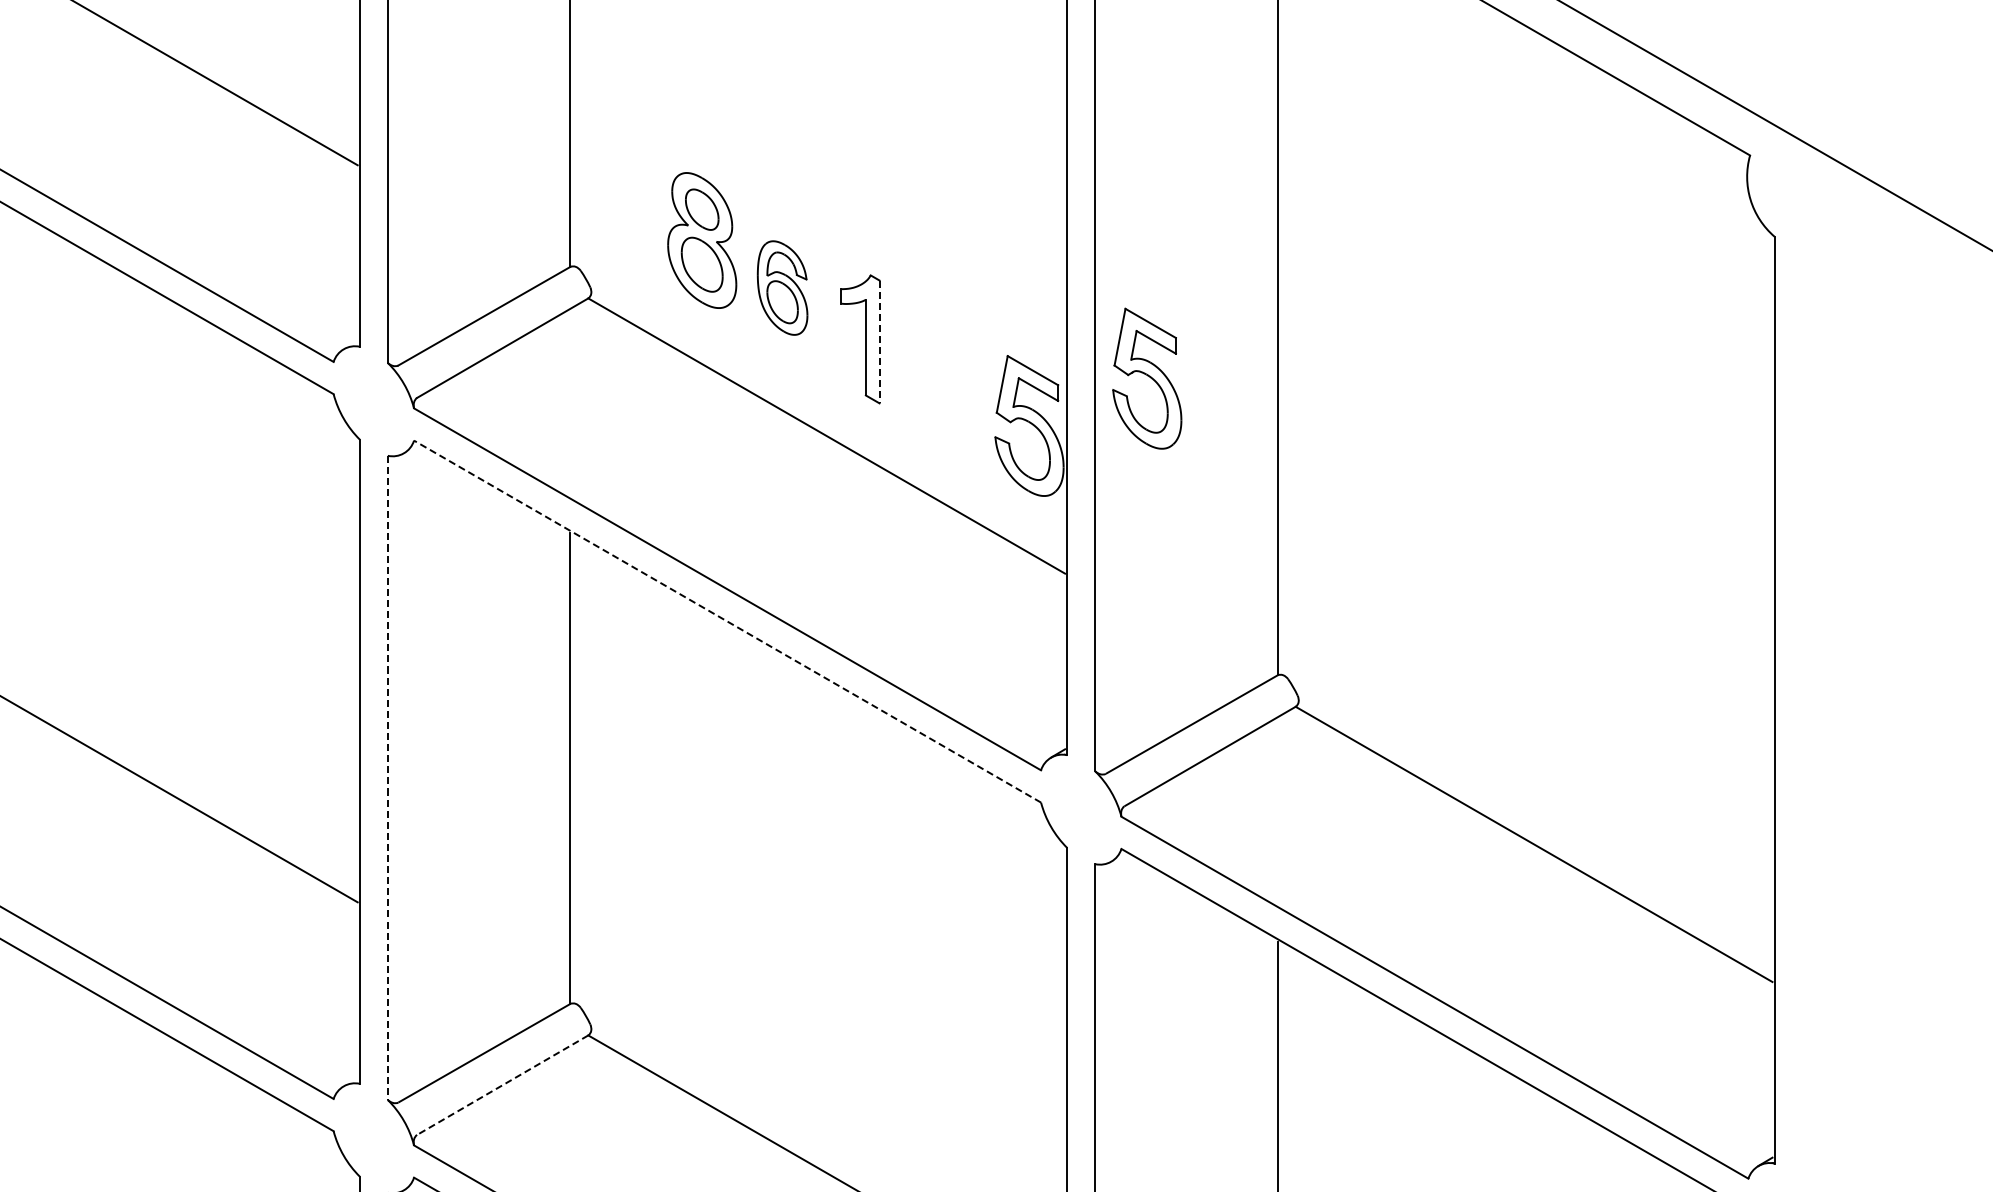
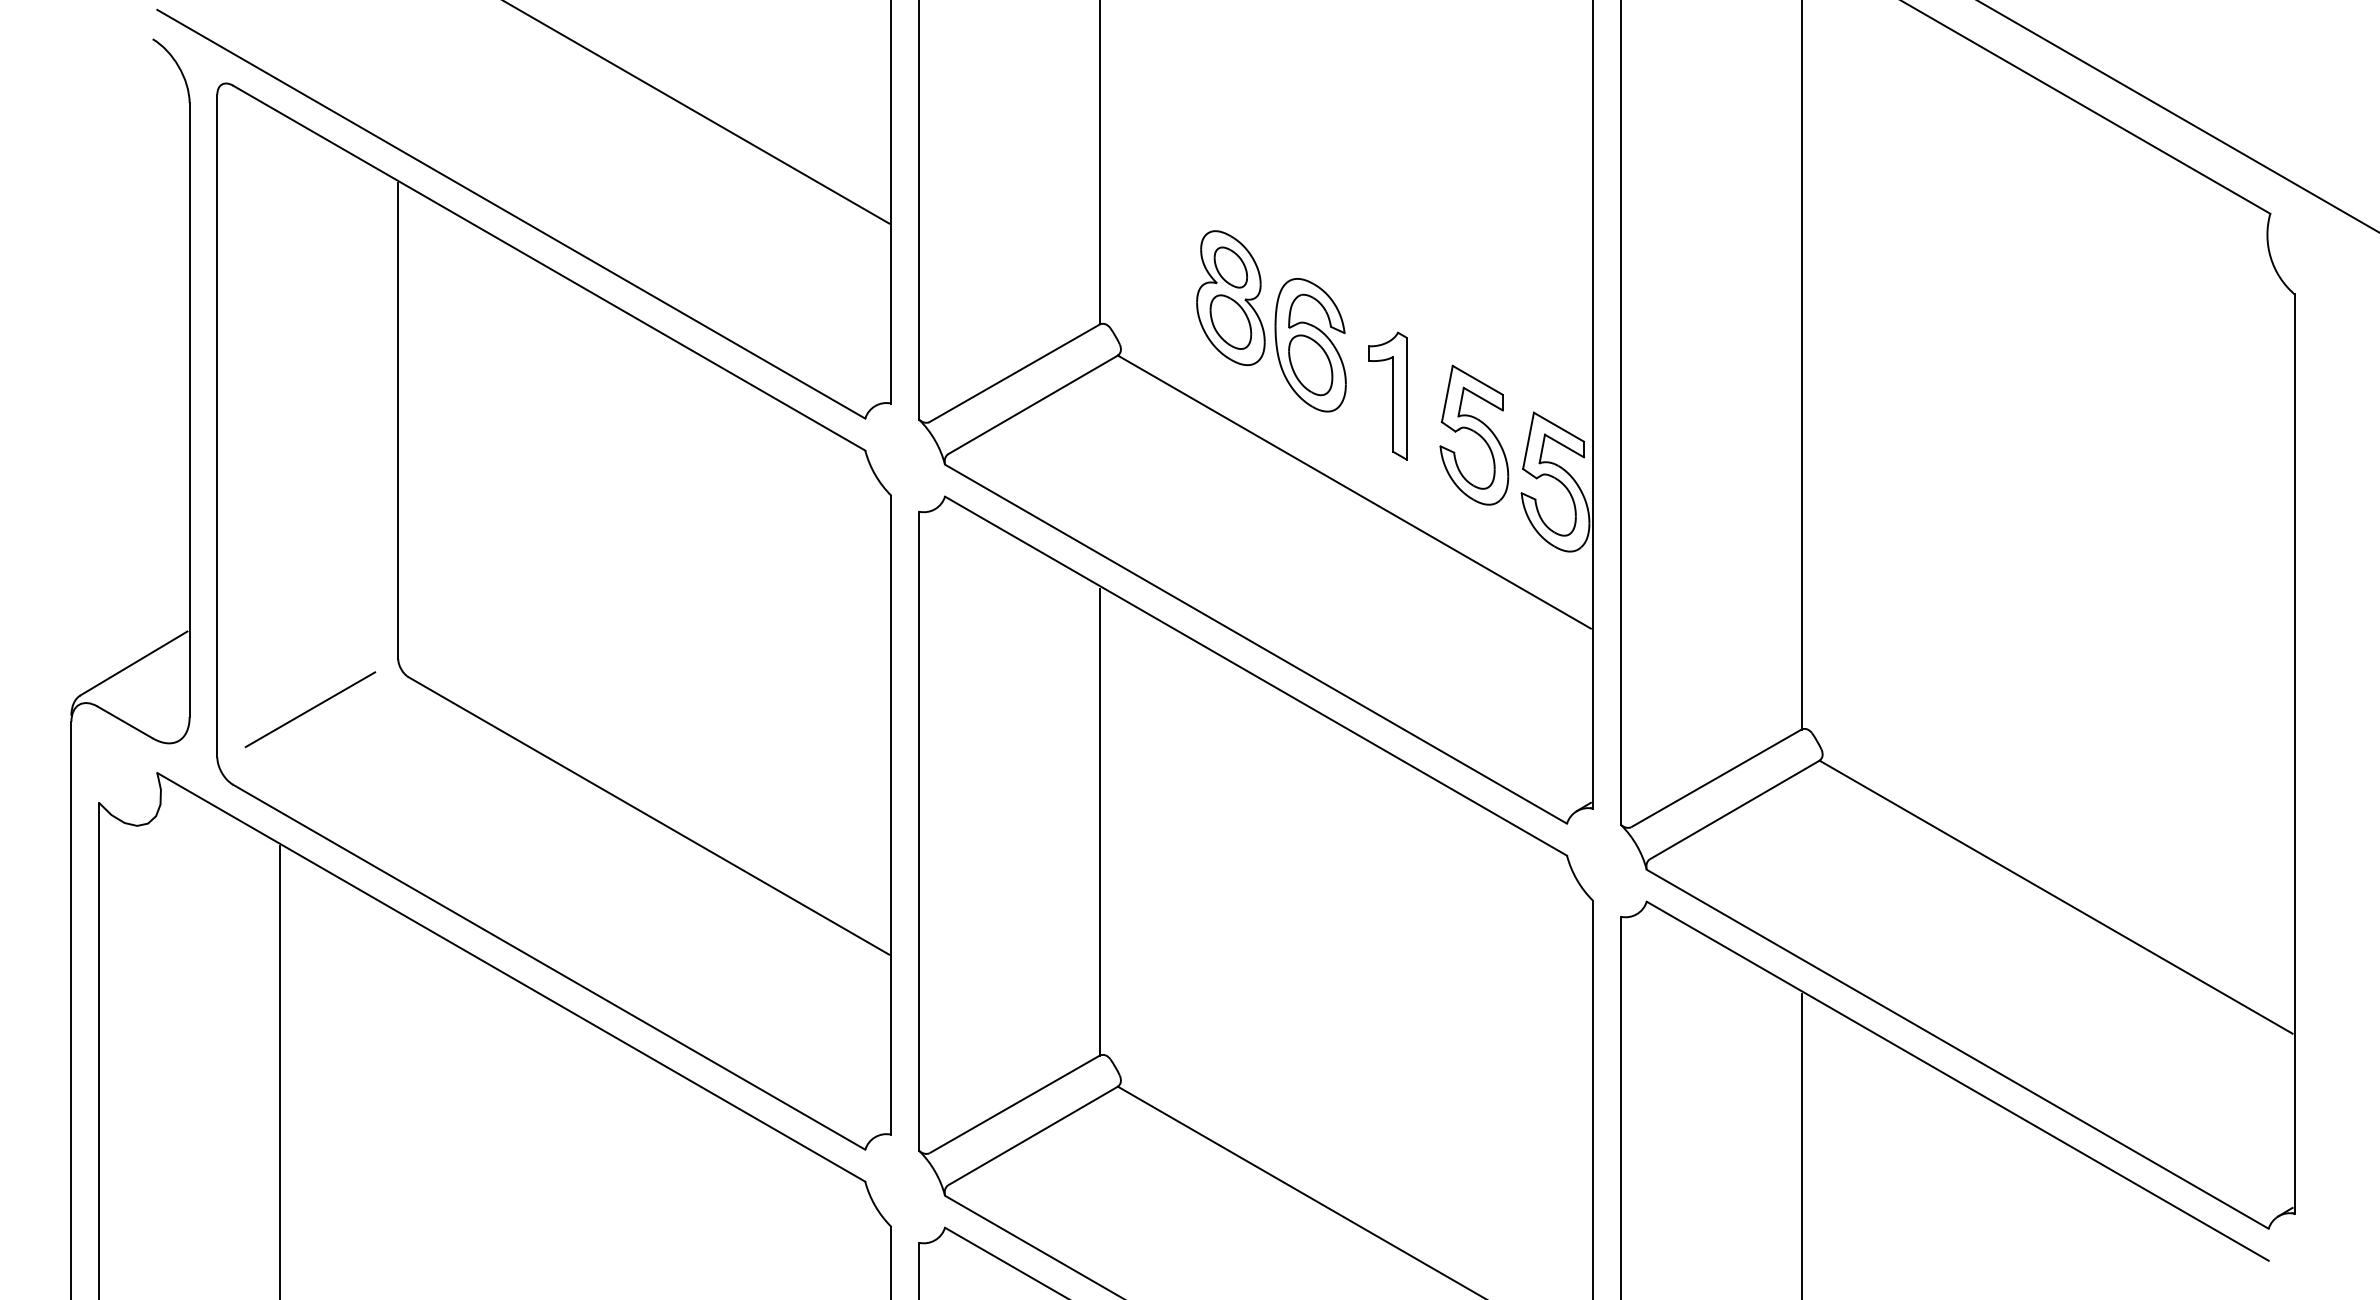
part: (782, 288) -> (1310, 345), size x1.43
line: (879, 341) -> (1406, 398), dashed -> solid
part: (1147, 377) -> (1474, 434), moved
line: (727, 620) -> (1255, 675), dashed -> solid
line: (388, 778) -> (919, 831), dashed -> solid
line: (503, 1084) -> (1033, 1135), dashed -> solid

